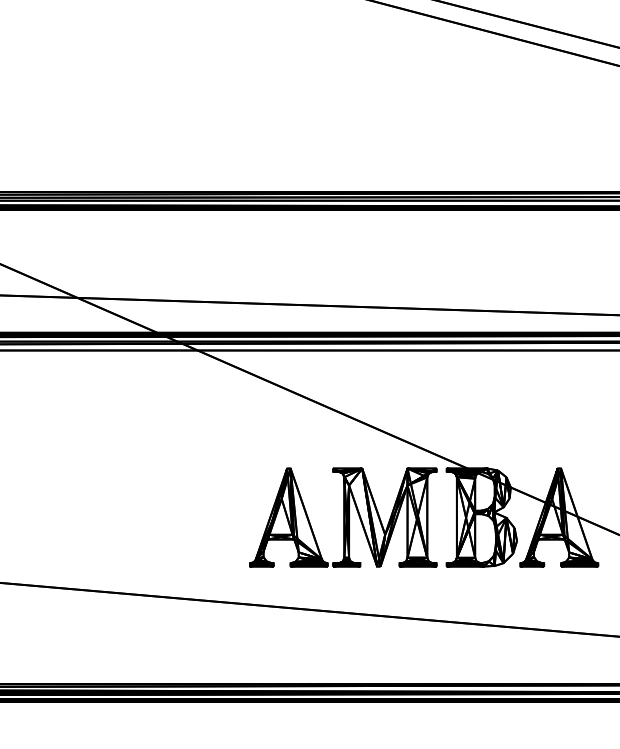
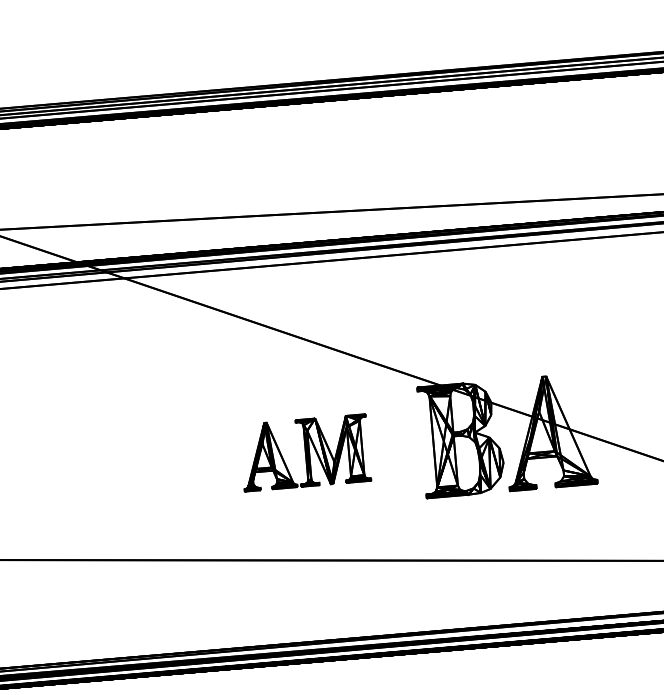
part: (343, 517) -> (305, 452), size x0.6

